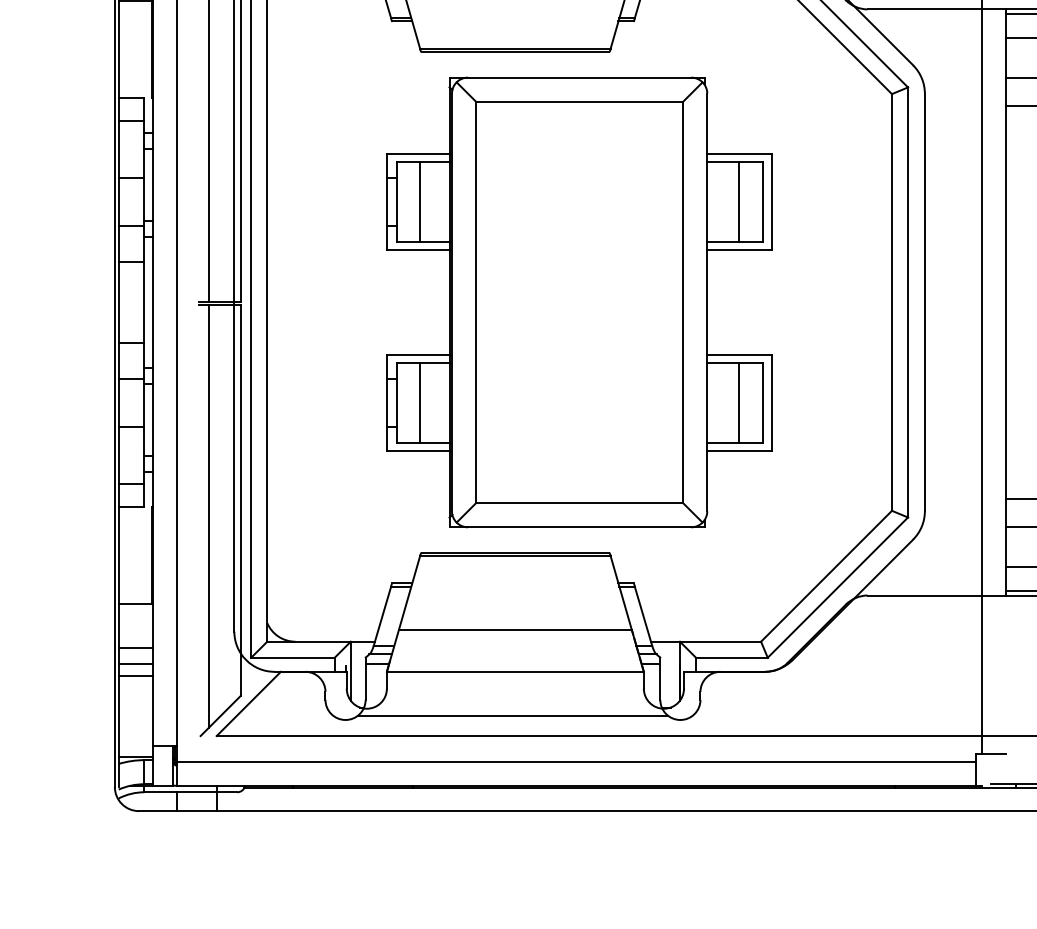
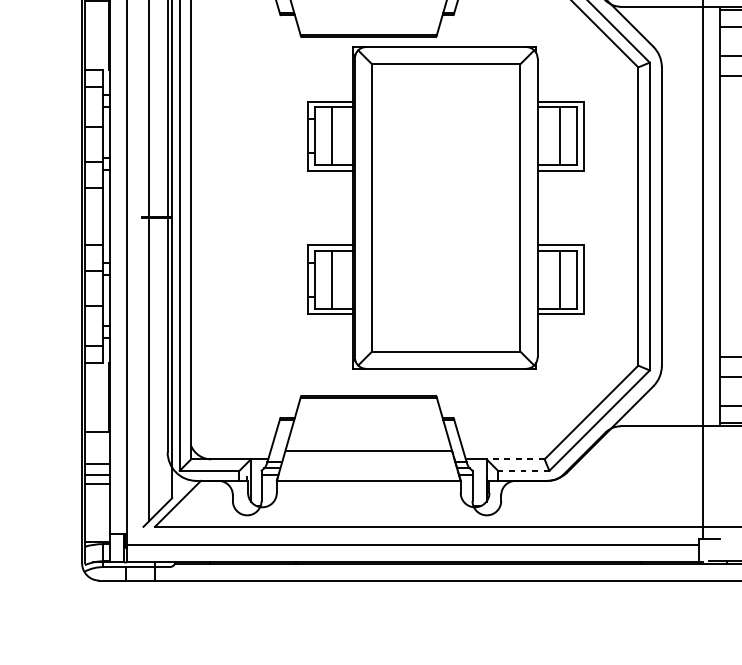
part: (579, 302) -> (446, 207), moved
line: (720, 641) -> (515, 459), solid -> dashed
line: (731, 657) -> (523, 470), solid -> dashed
line: (512, 715) -> (366, 512), removed

